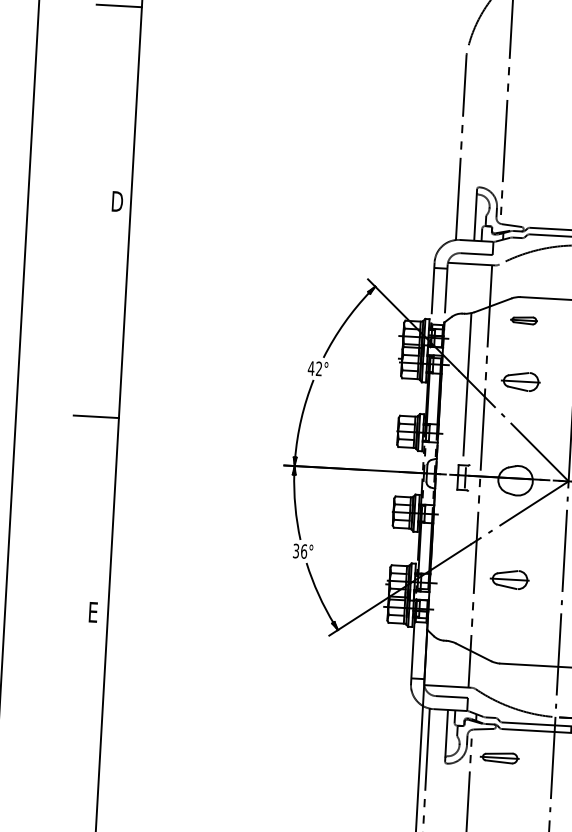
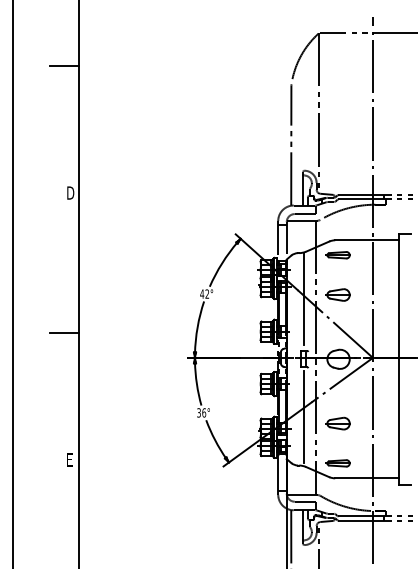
part: (522, 320) -> (337, 255), size x1.43
line: (456, 565) -> (303, 416), added
part: (498, 757) -> (337, 463), moved

